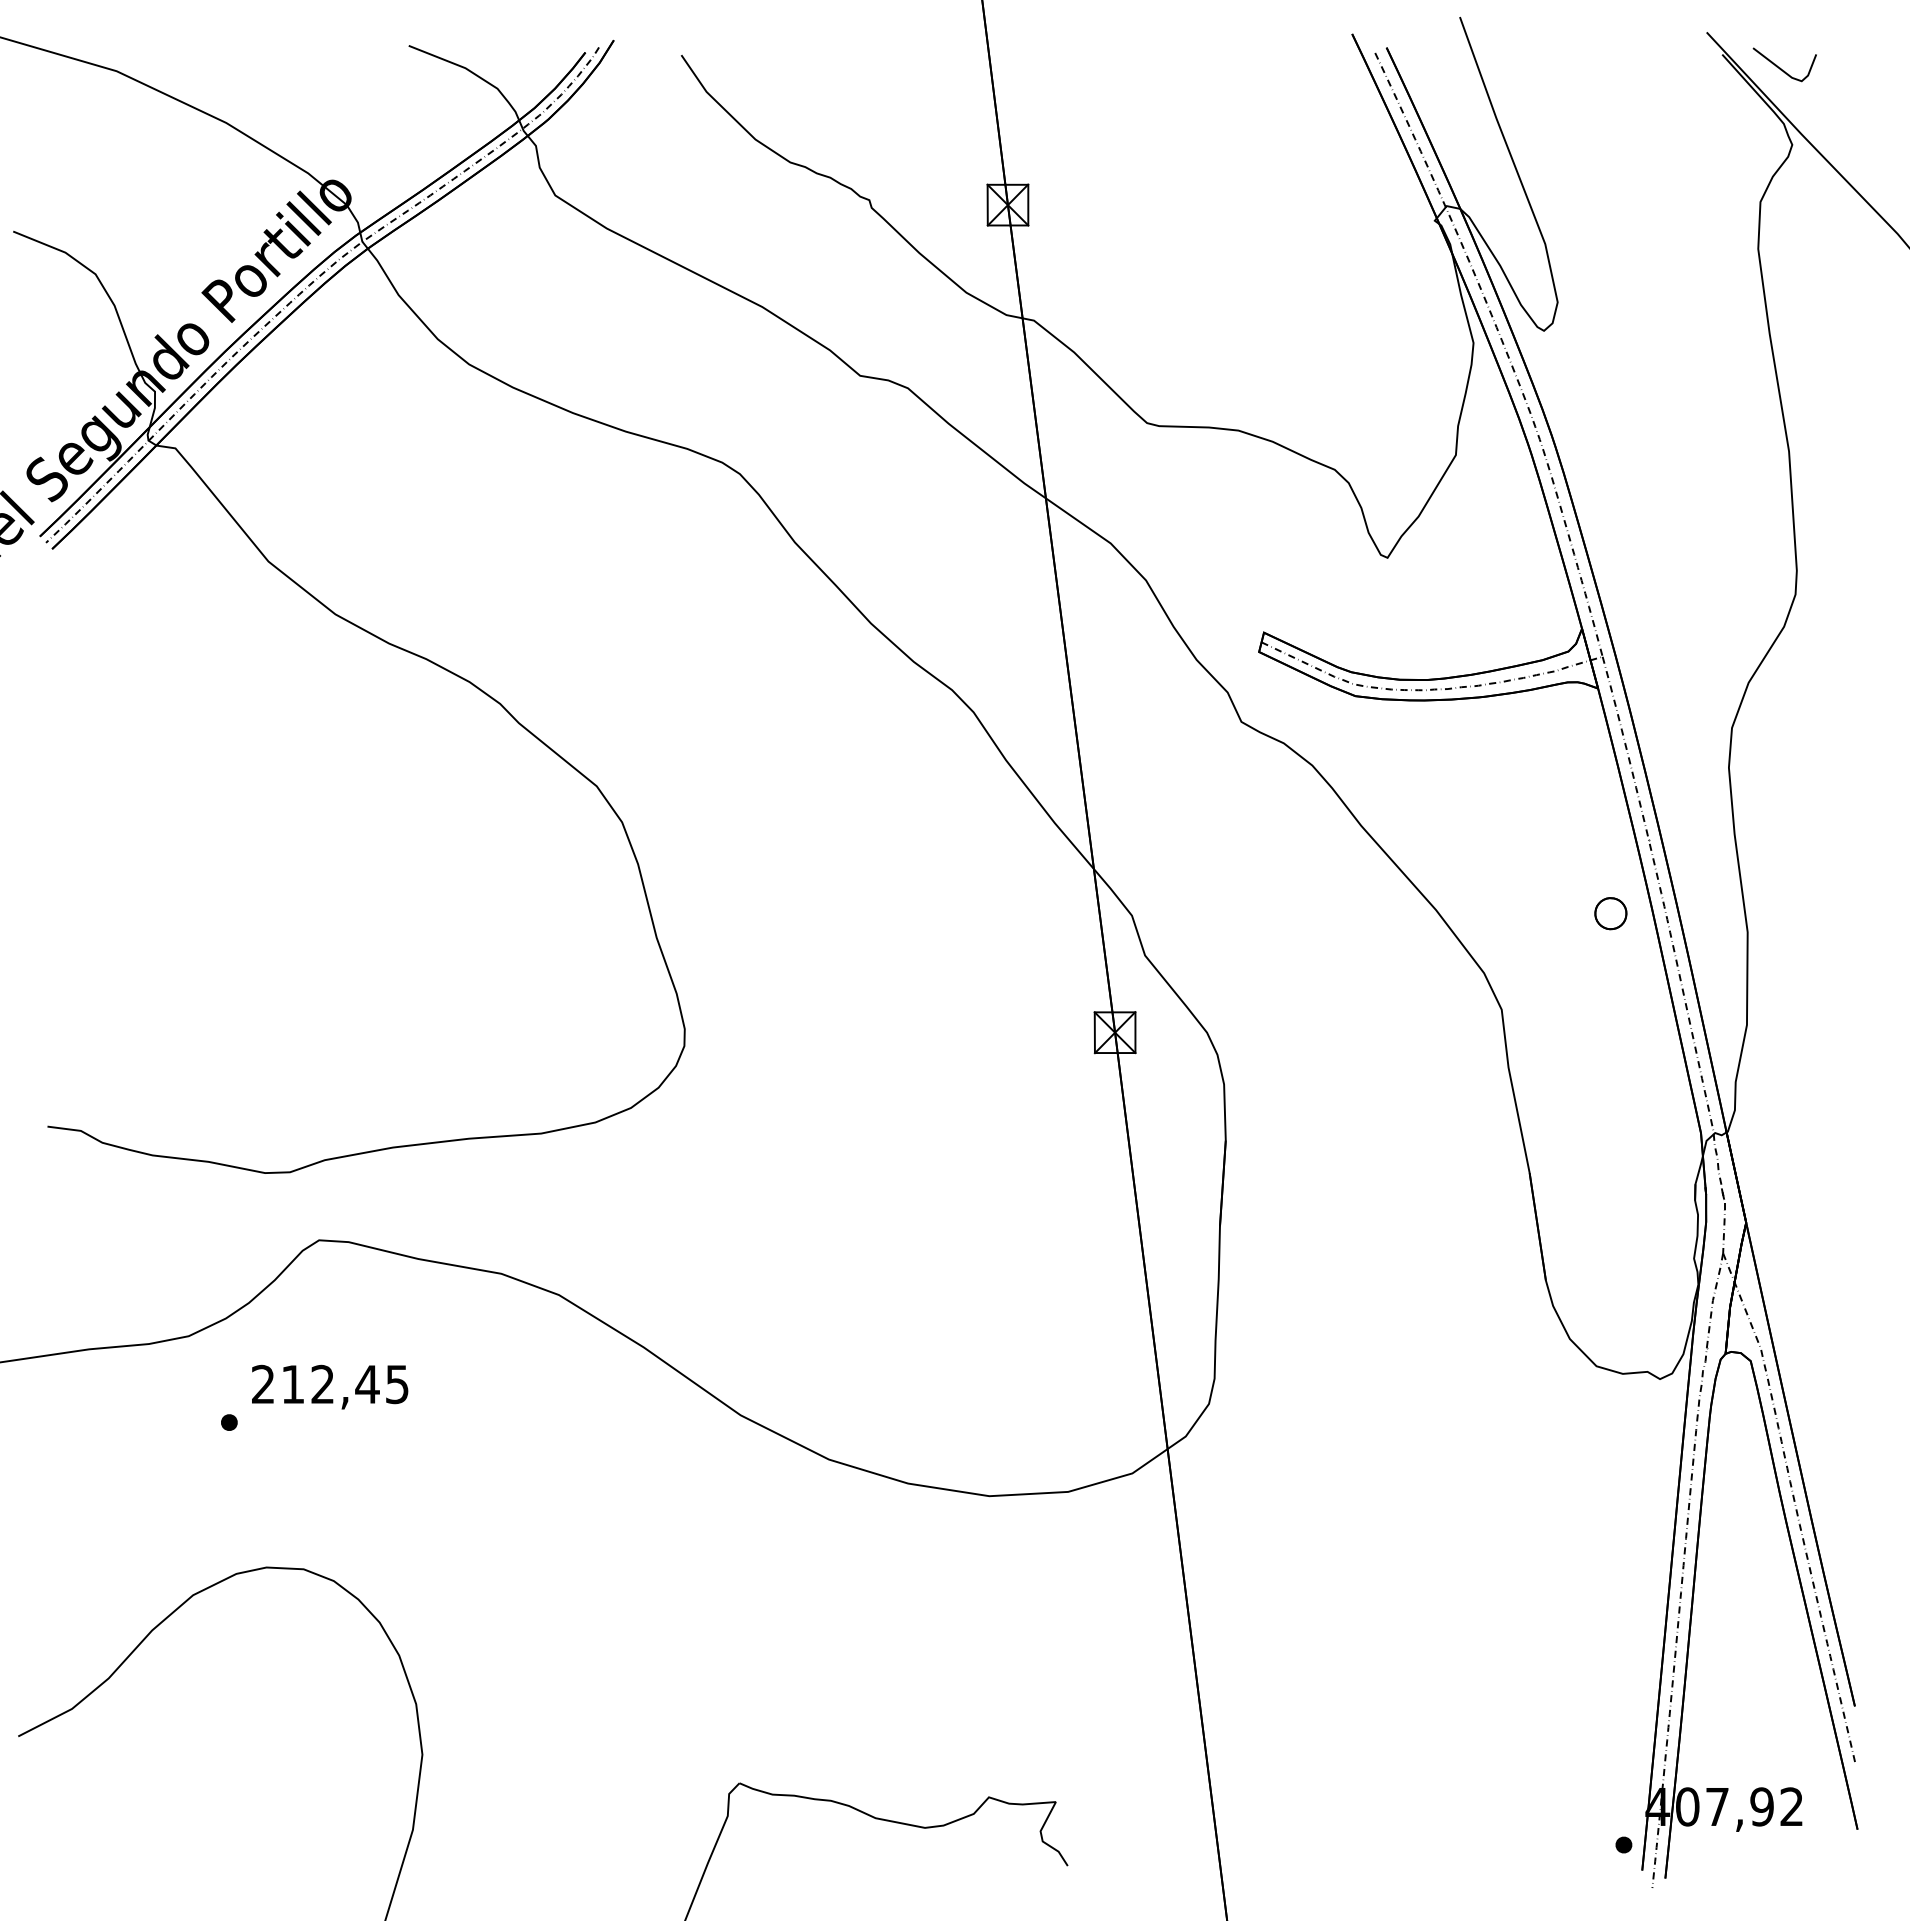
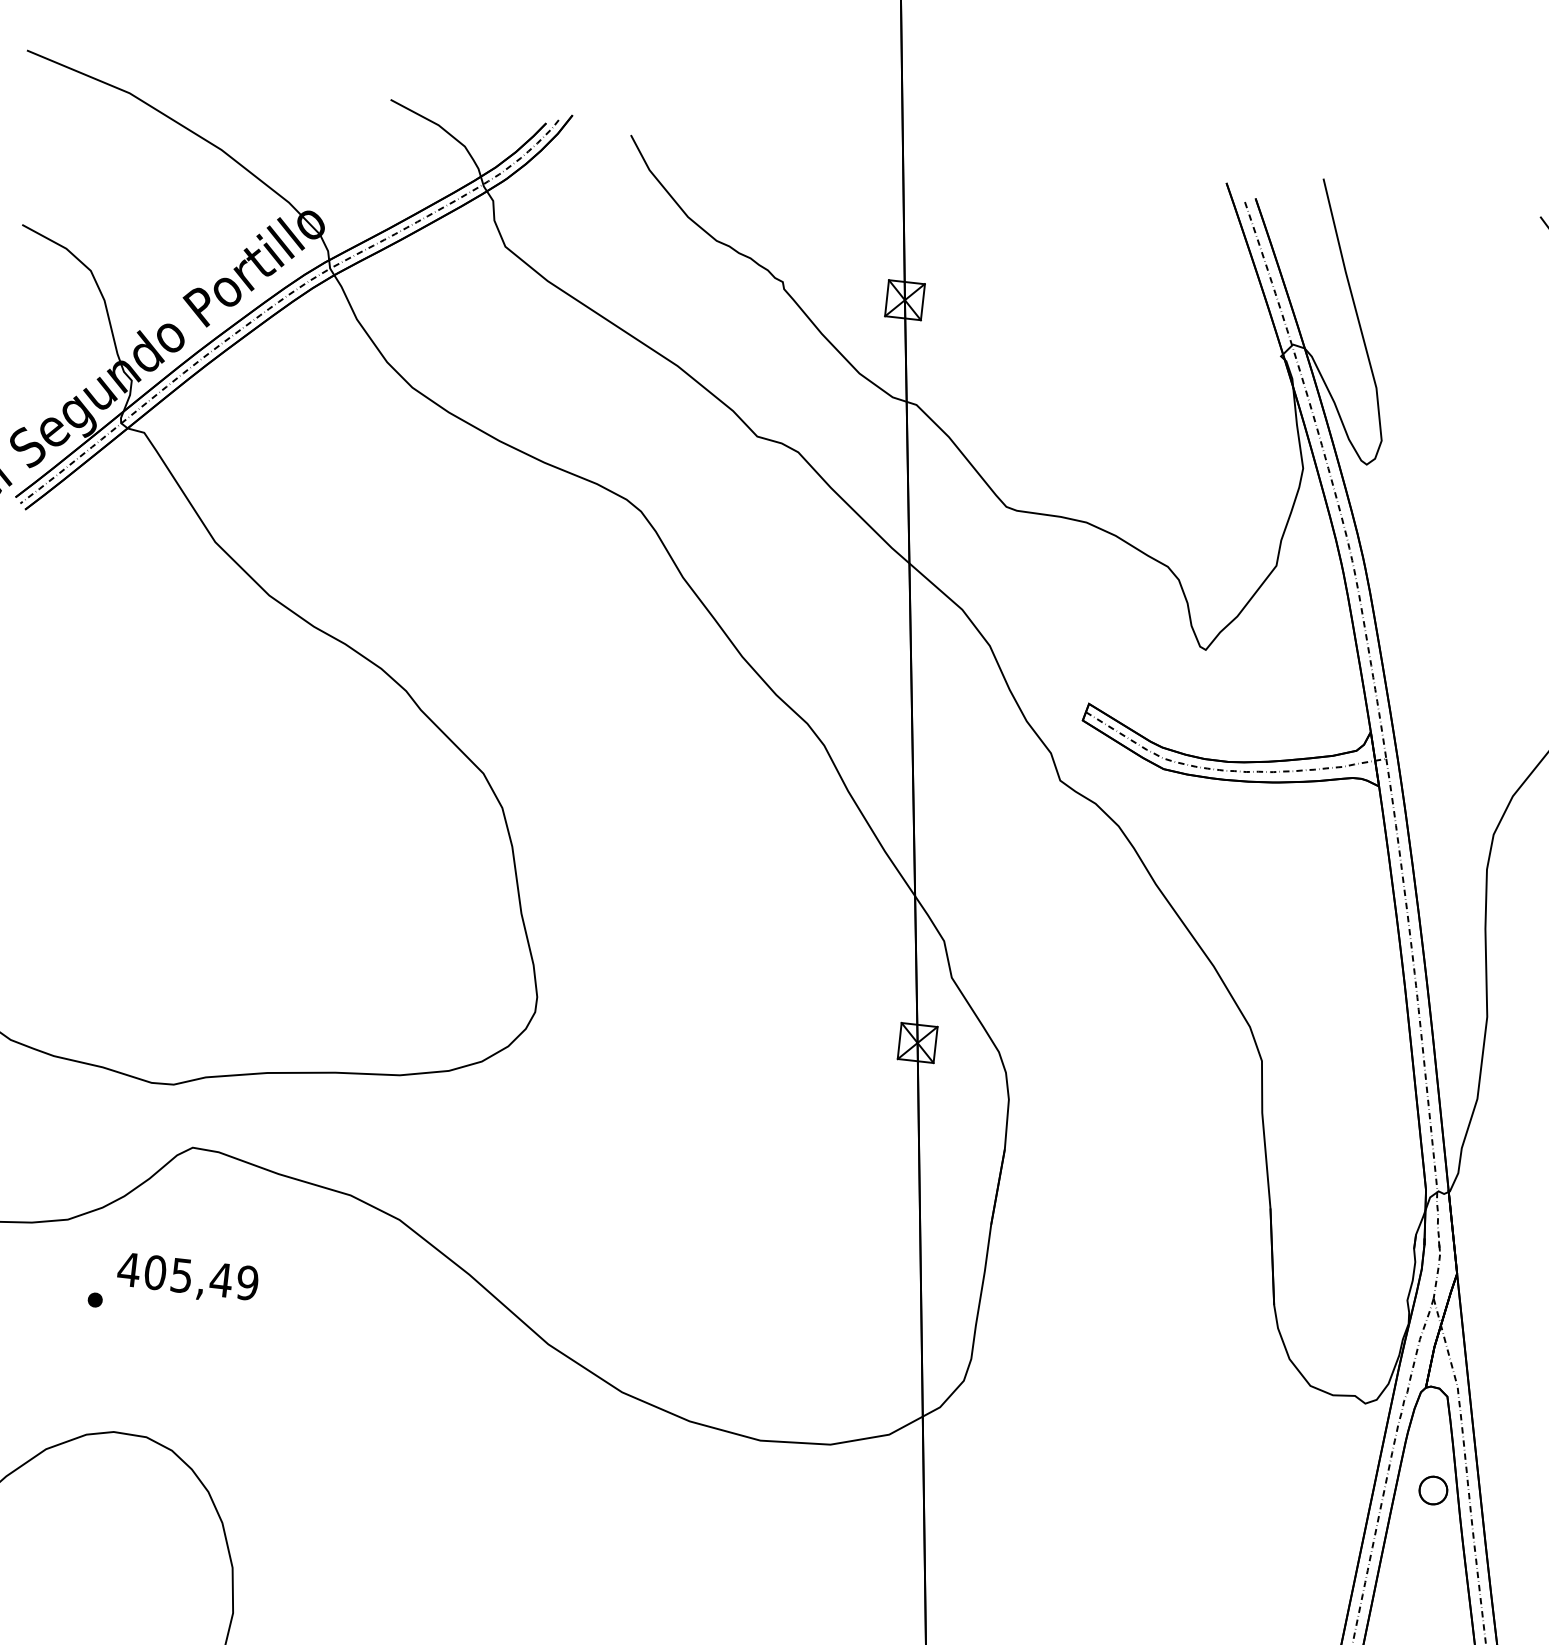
part: (1610, 913) -> (1433, 1490), moved
text: (329, 1384) -> (187, 1276), 212,45 -> 405,49

